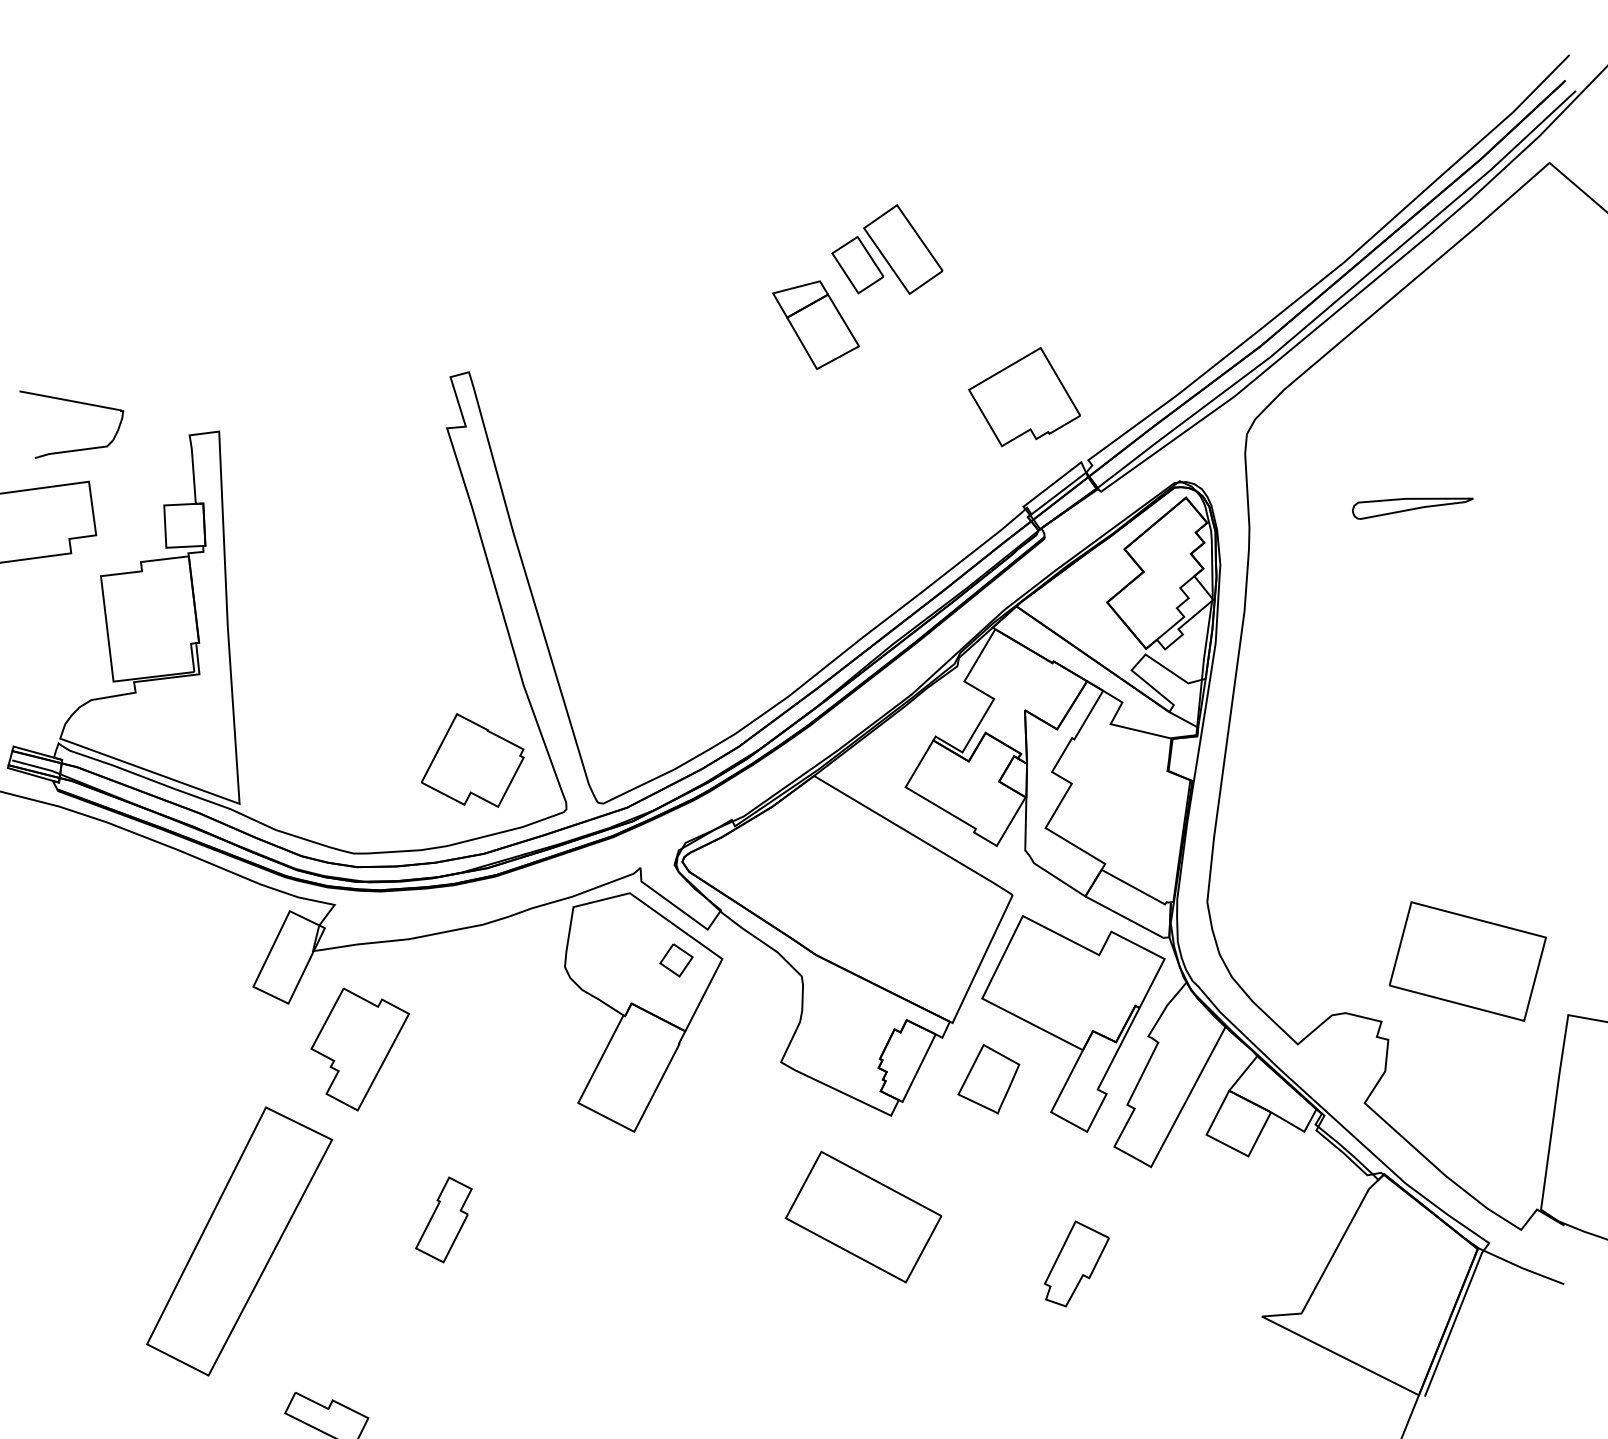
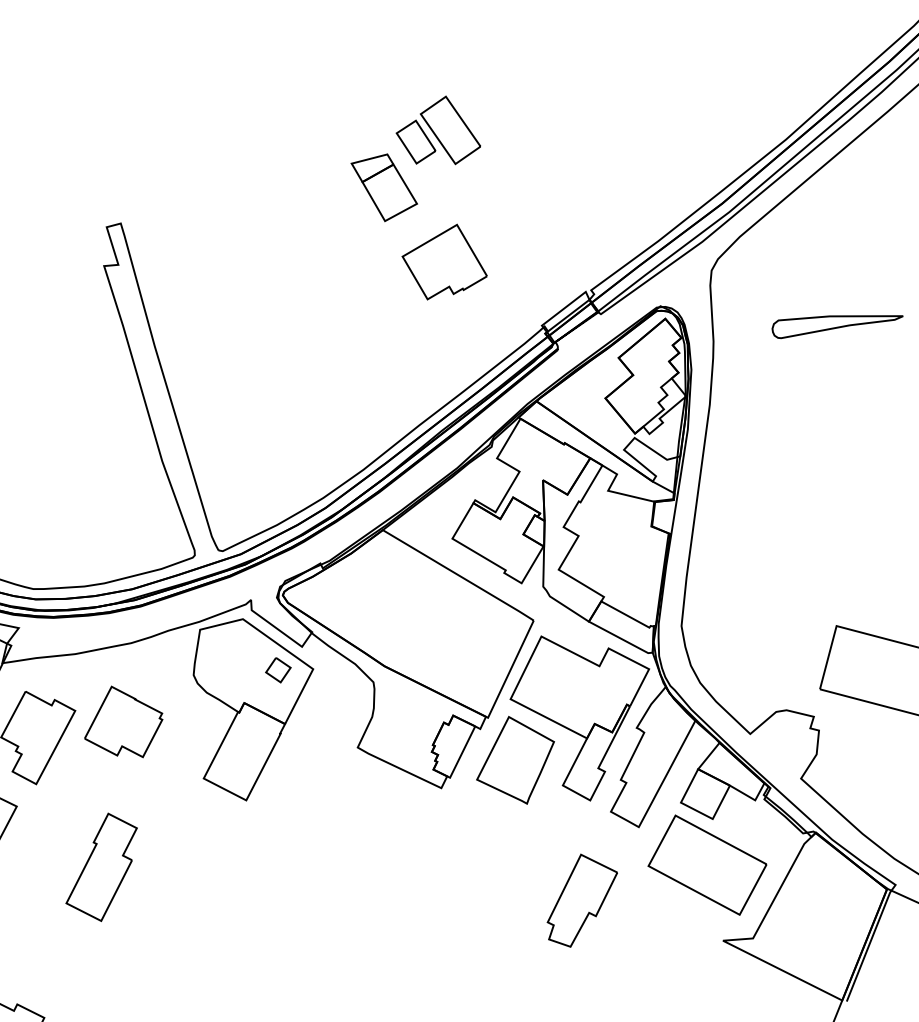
part: (1024, 397) -> (444, 262), moved
part: (1412, 508) -> (837, 327), size x1.43
part: (472, 760) -> (123, 721), moved
part: (988, 1079) -> (515, 760), size x1.67
part: (863, 1216) -> (707, 864), moved
part: (443, 1219) -> (101, 867), size x1.67
part: (1076, 1263) -> (582, 900), size x1.43

